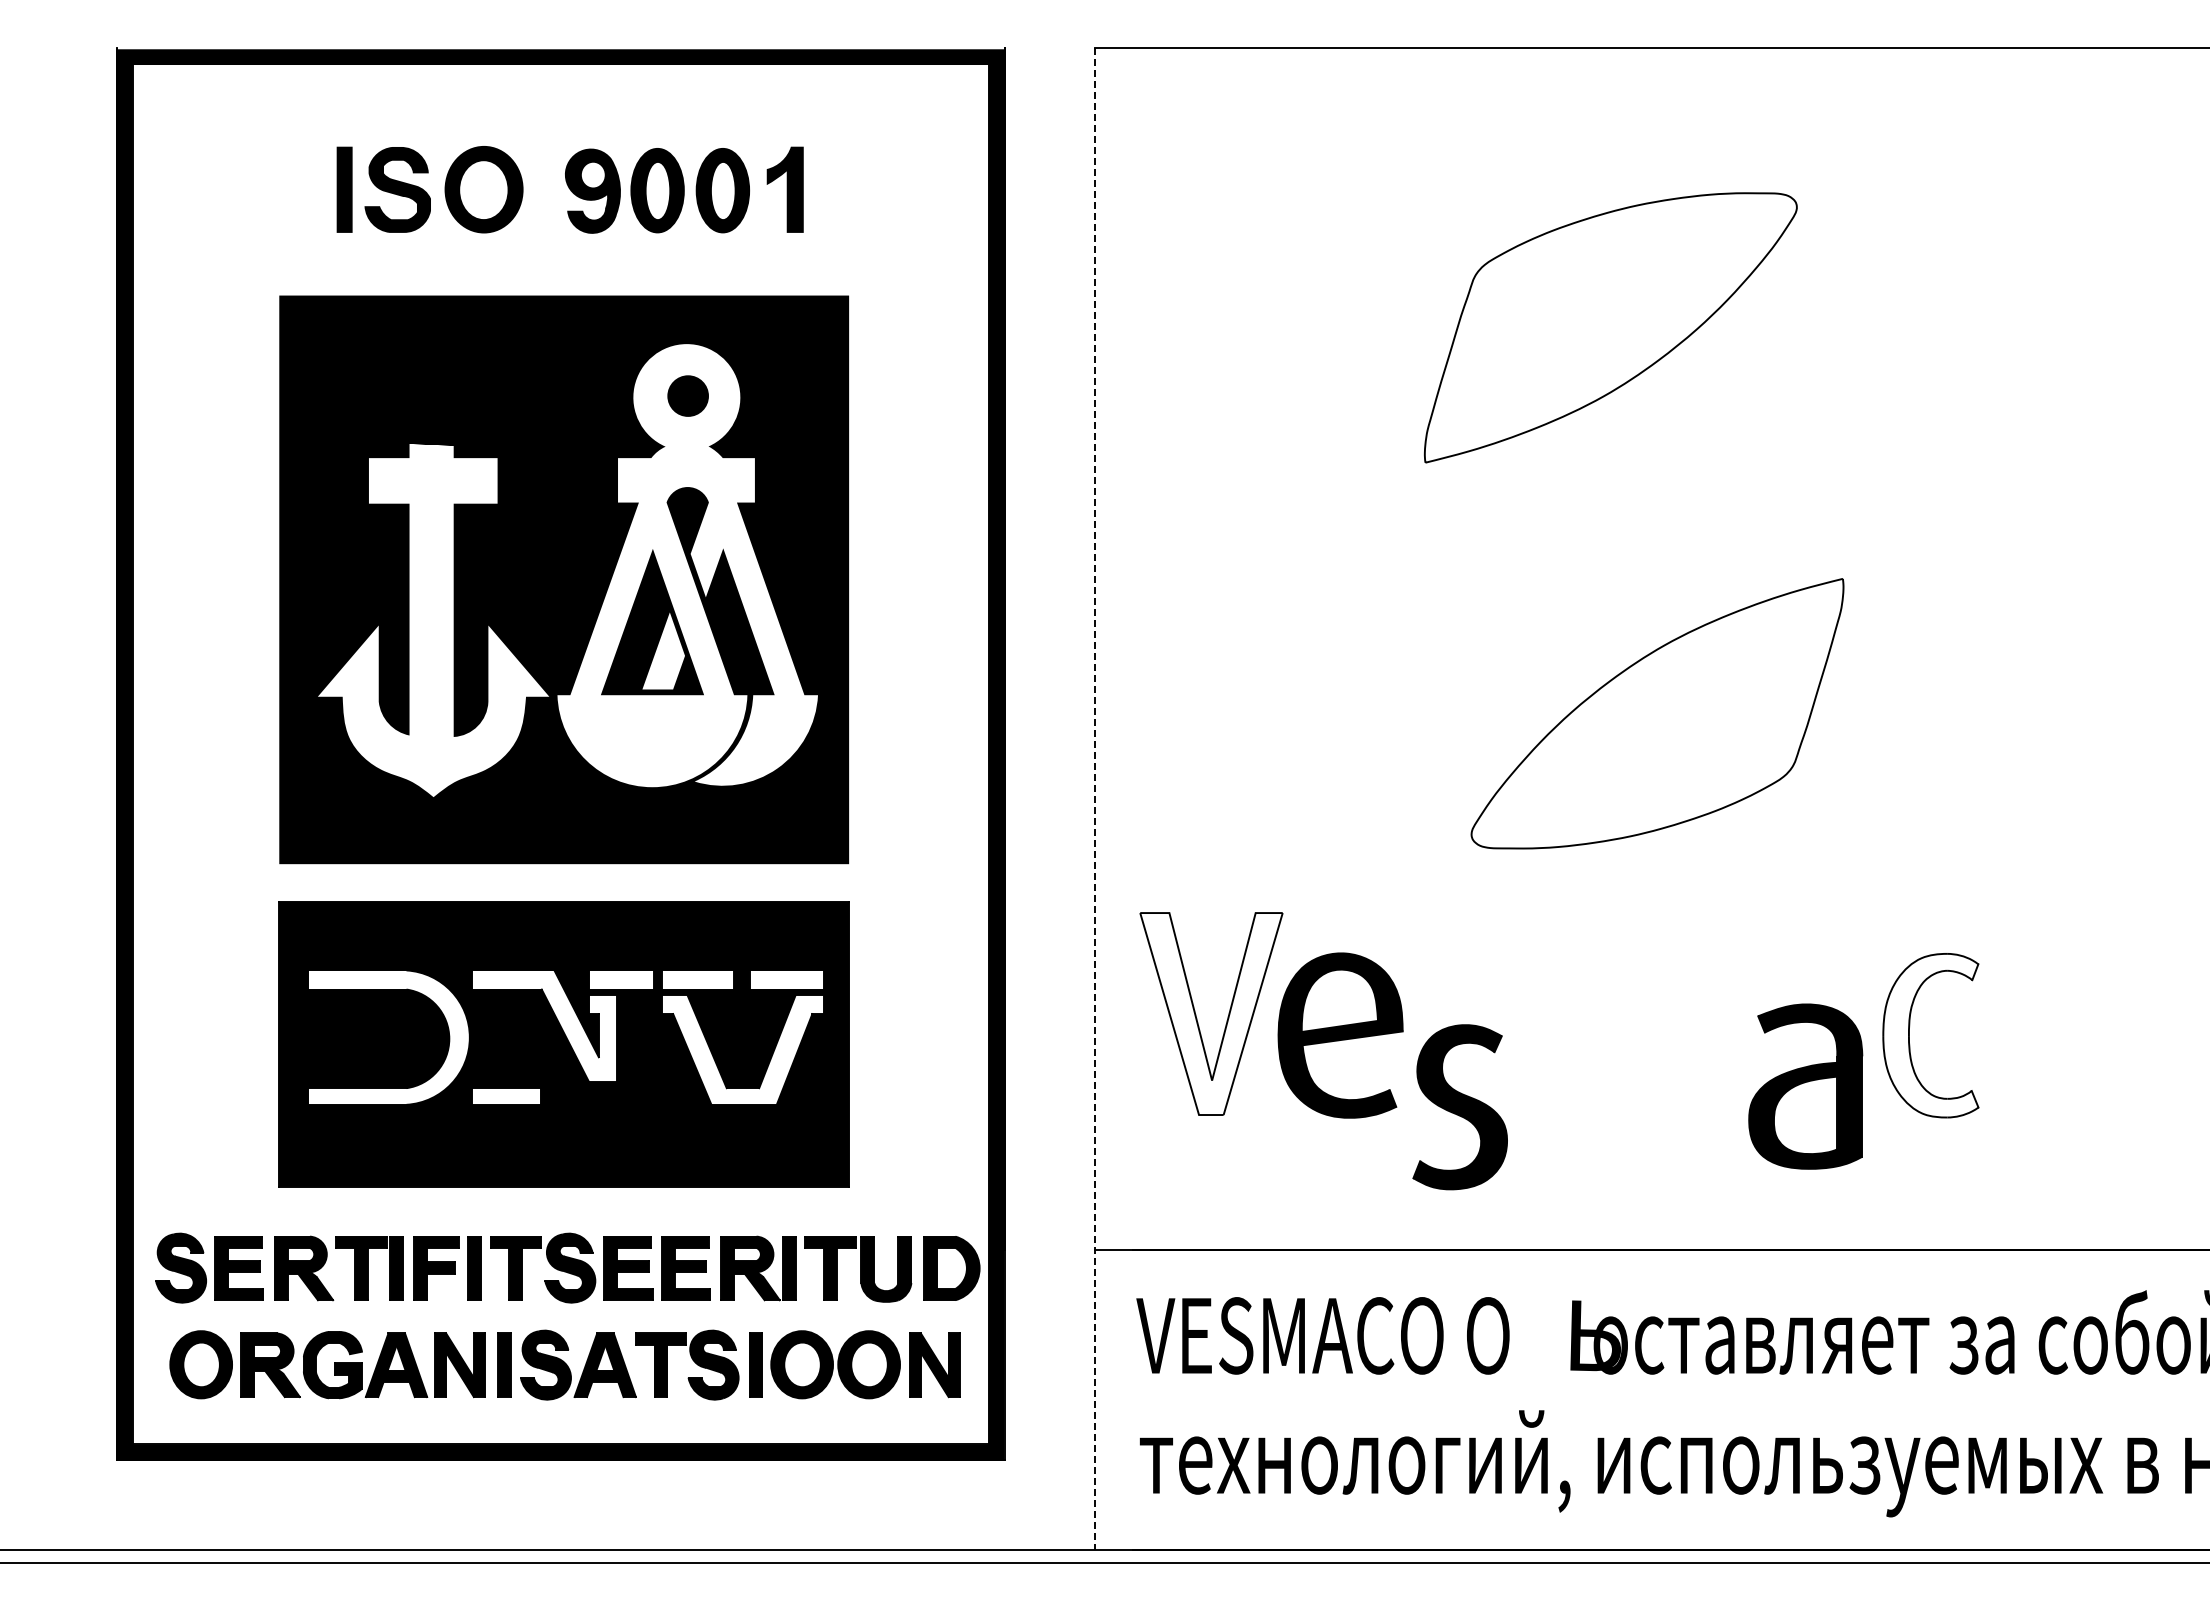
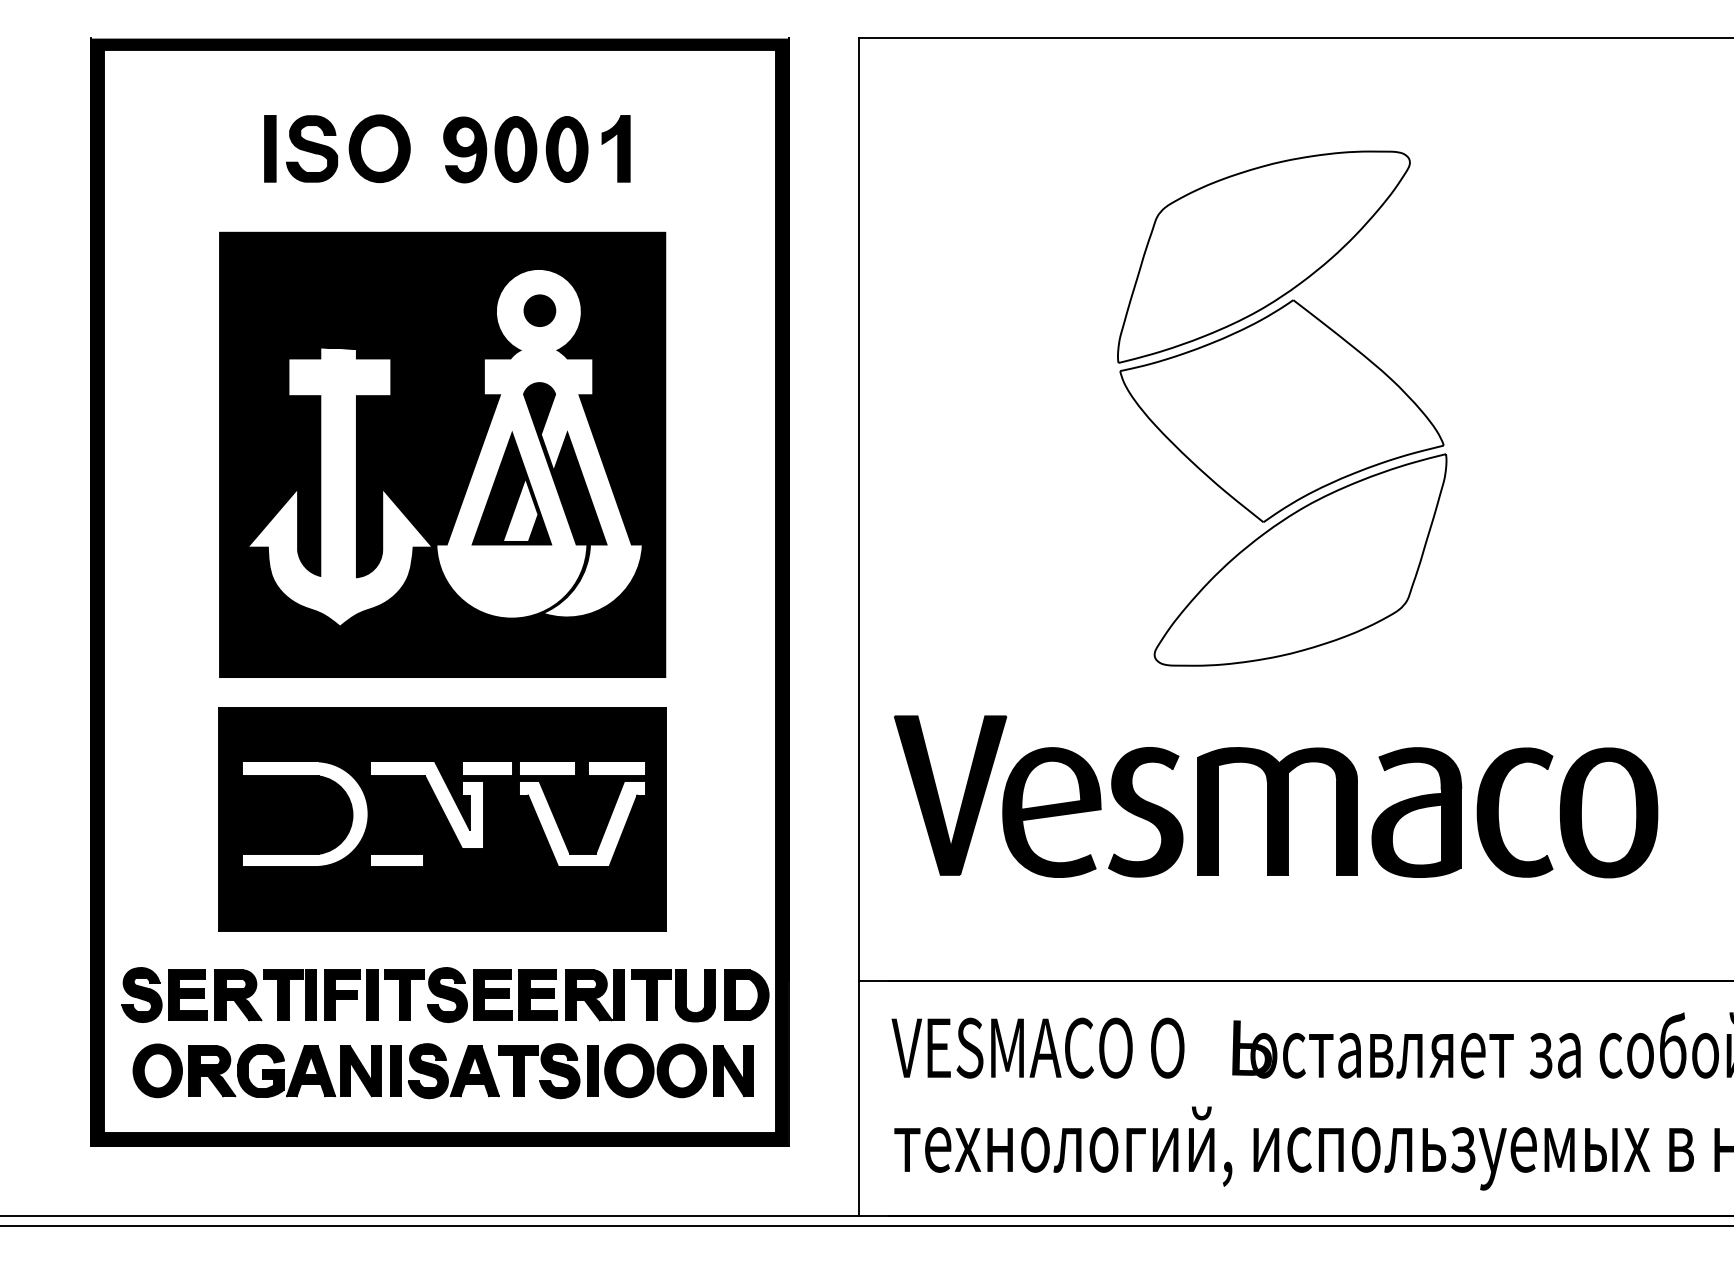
part: (1633, 524) -> (1281, 411), added
line: (1095, 799) -> (859, 627), dashed -> solid
fill: (1211, 1014) -> (950, 796), added
part: (1628, 1033) -> (1277, 810), added
fill: (1930, 1035) -> (1514, 812), added
part: (2050, 1036) -> (1608, 813), added
part: (1805, 1086) -> (1416, 812), moved
part: (1459, 1107) -> (1145, 812), moved

